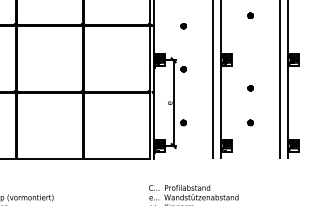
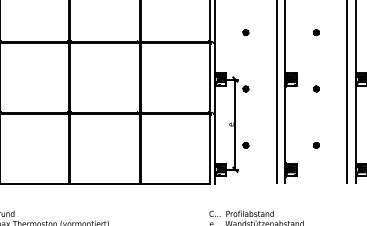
part: (183, 26) -> (245, 32), moved
part: (250, 87) -> (316, 88), moved

